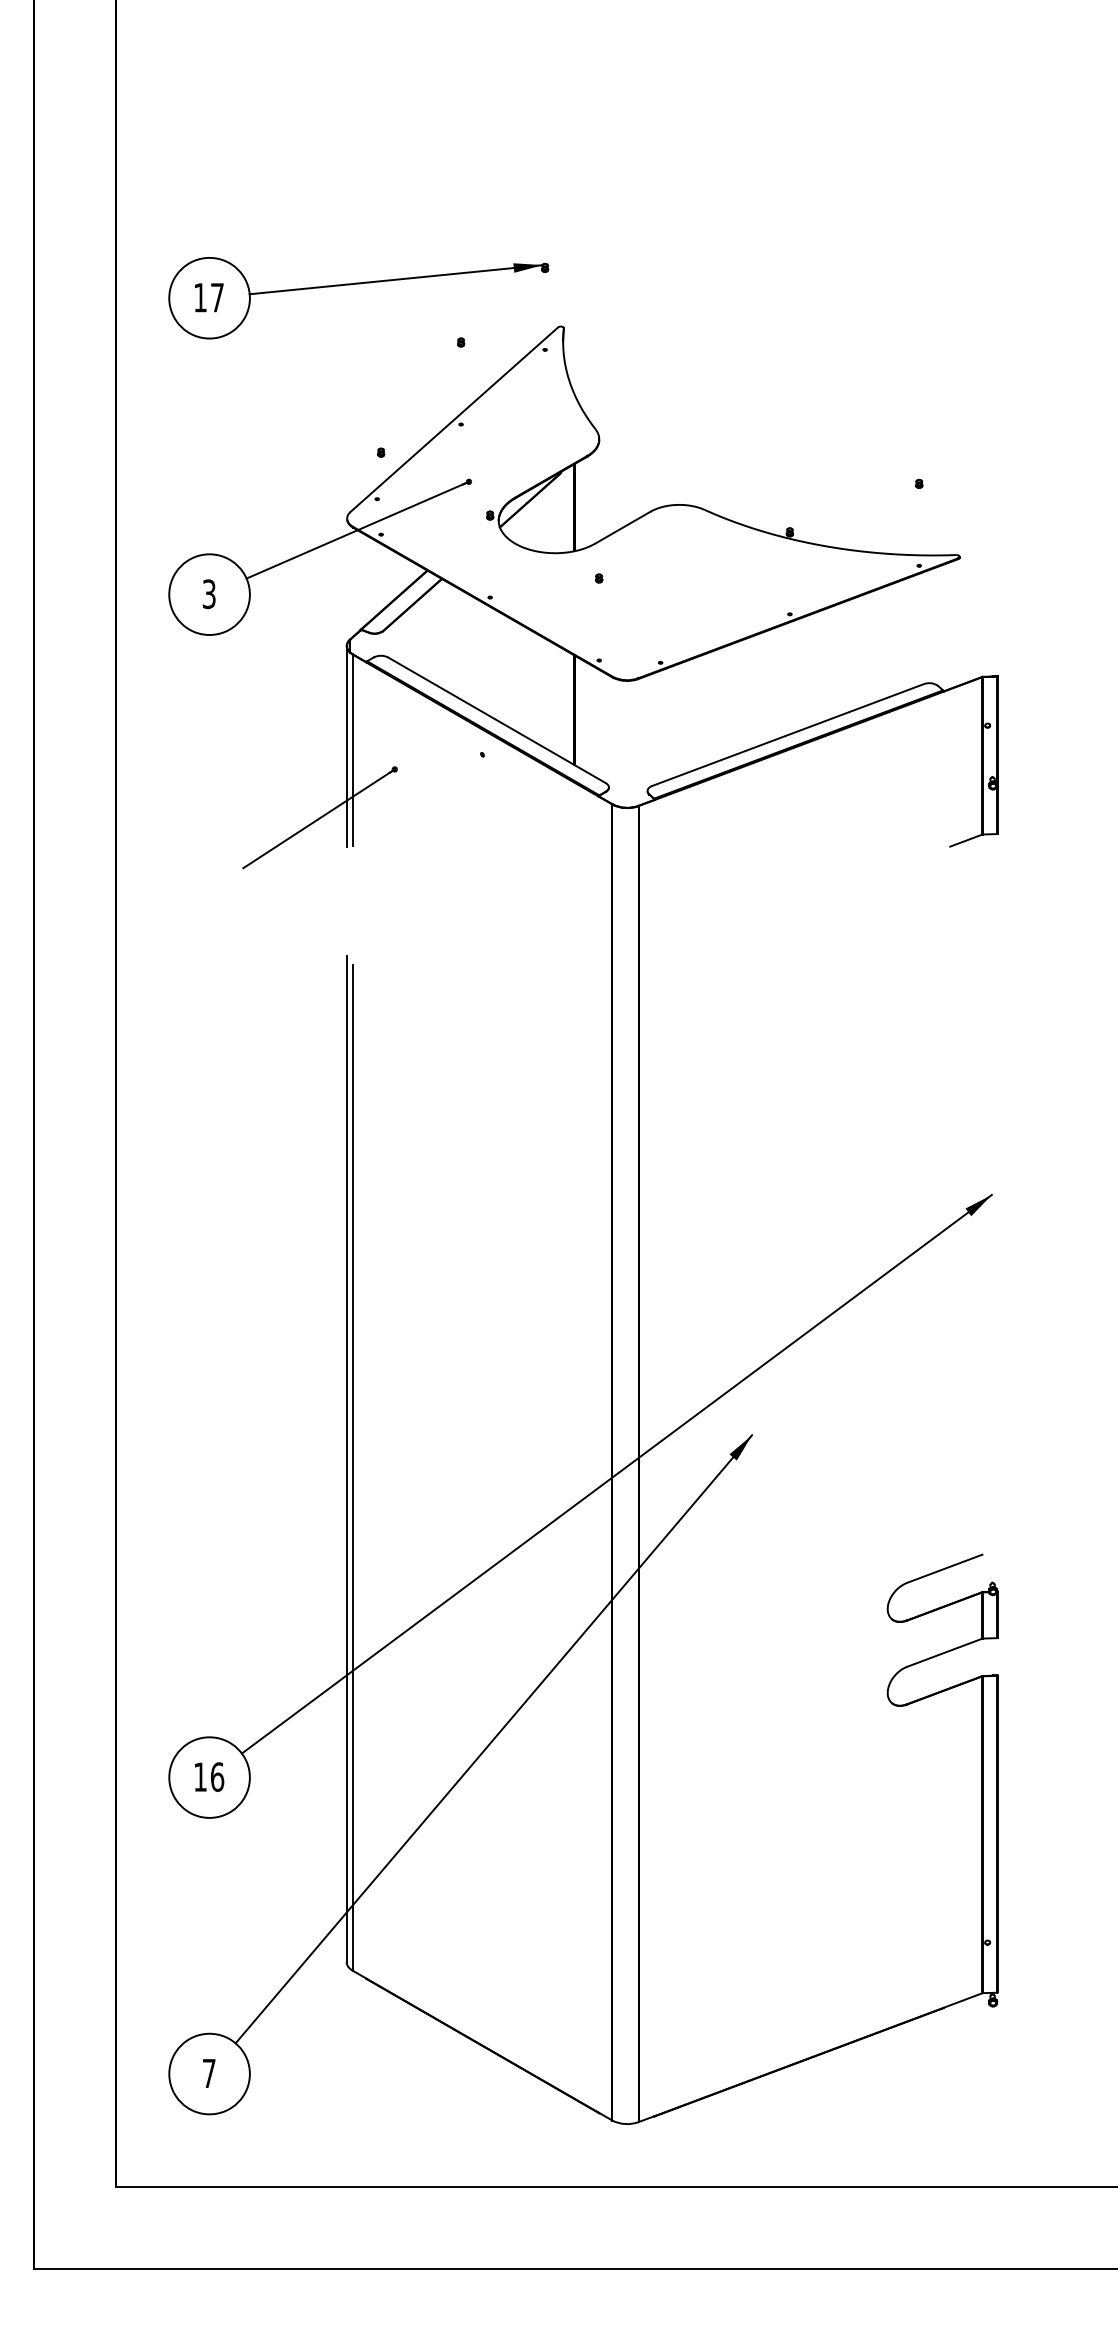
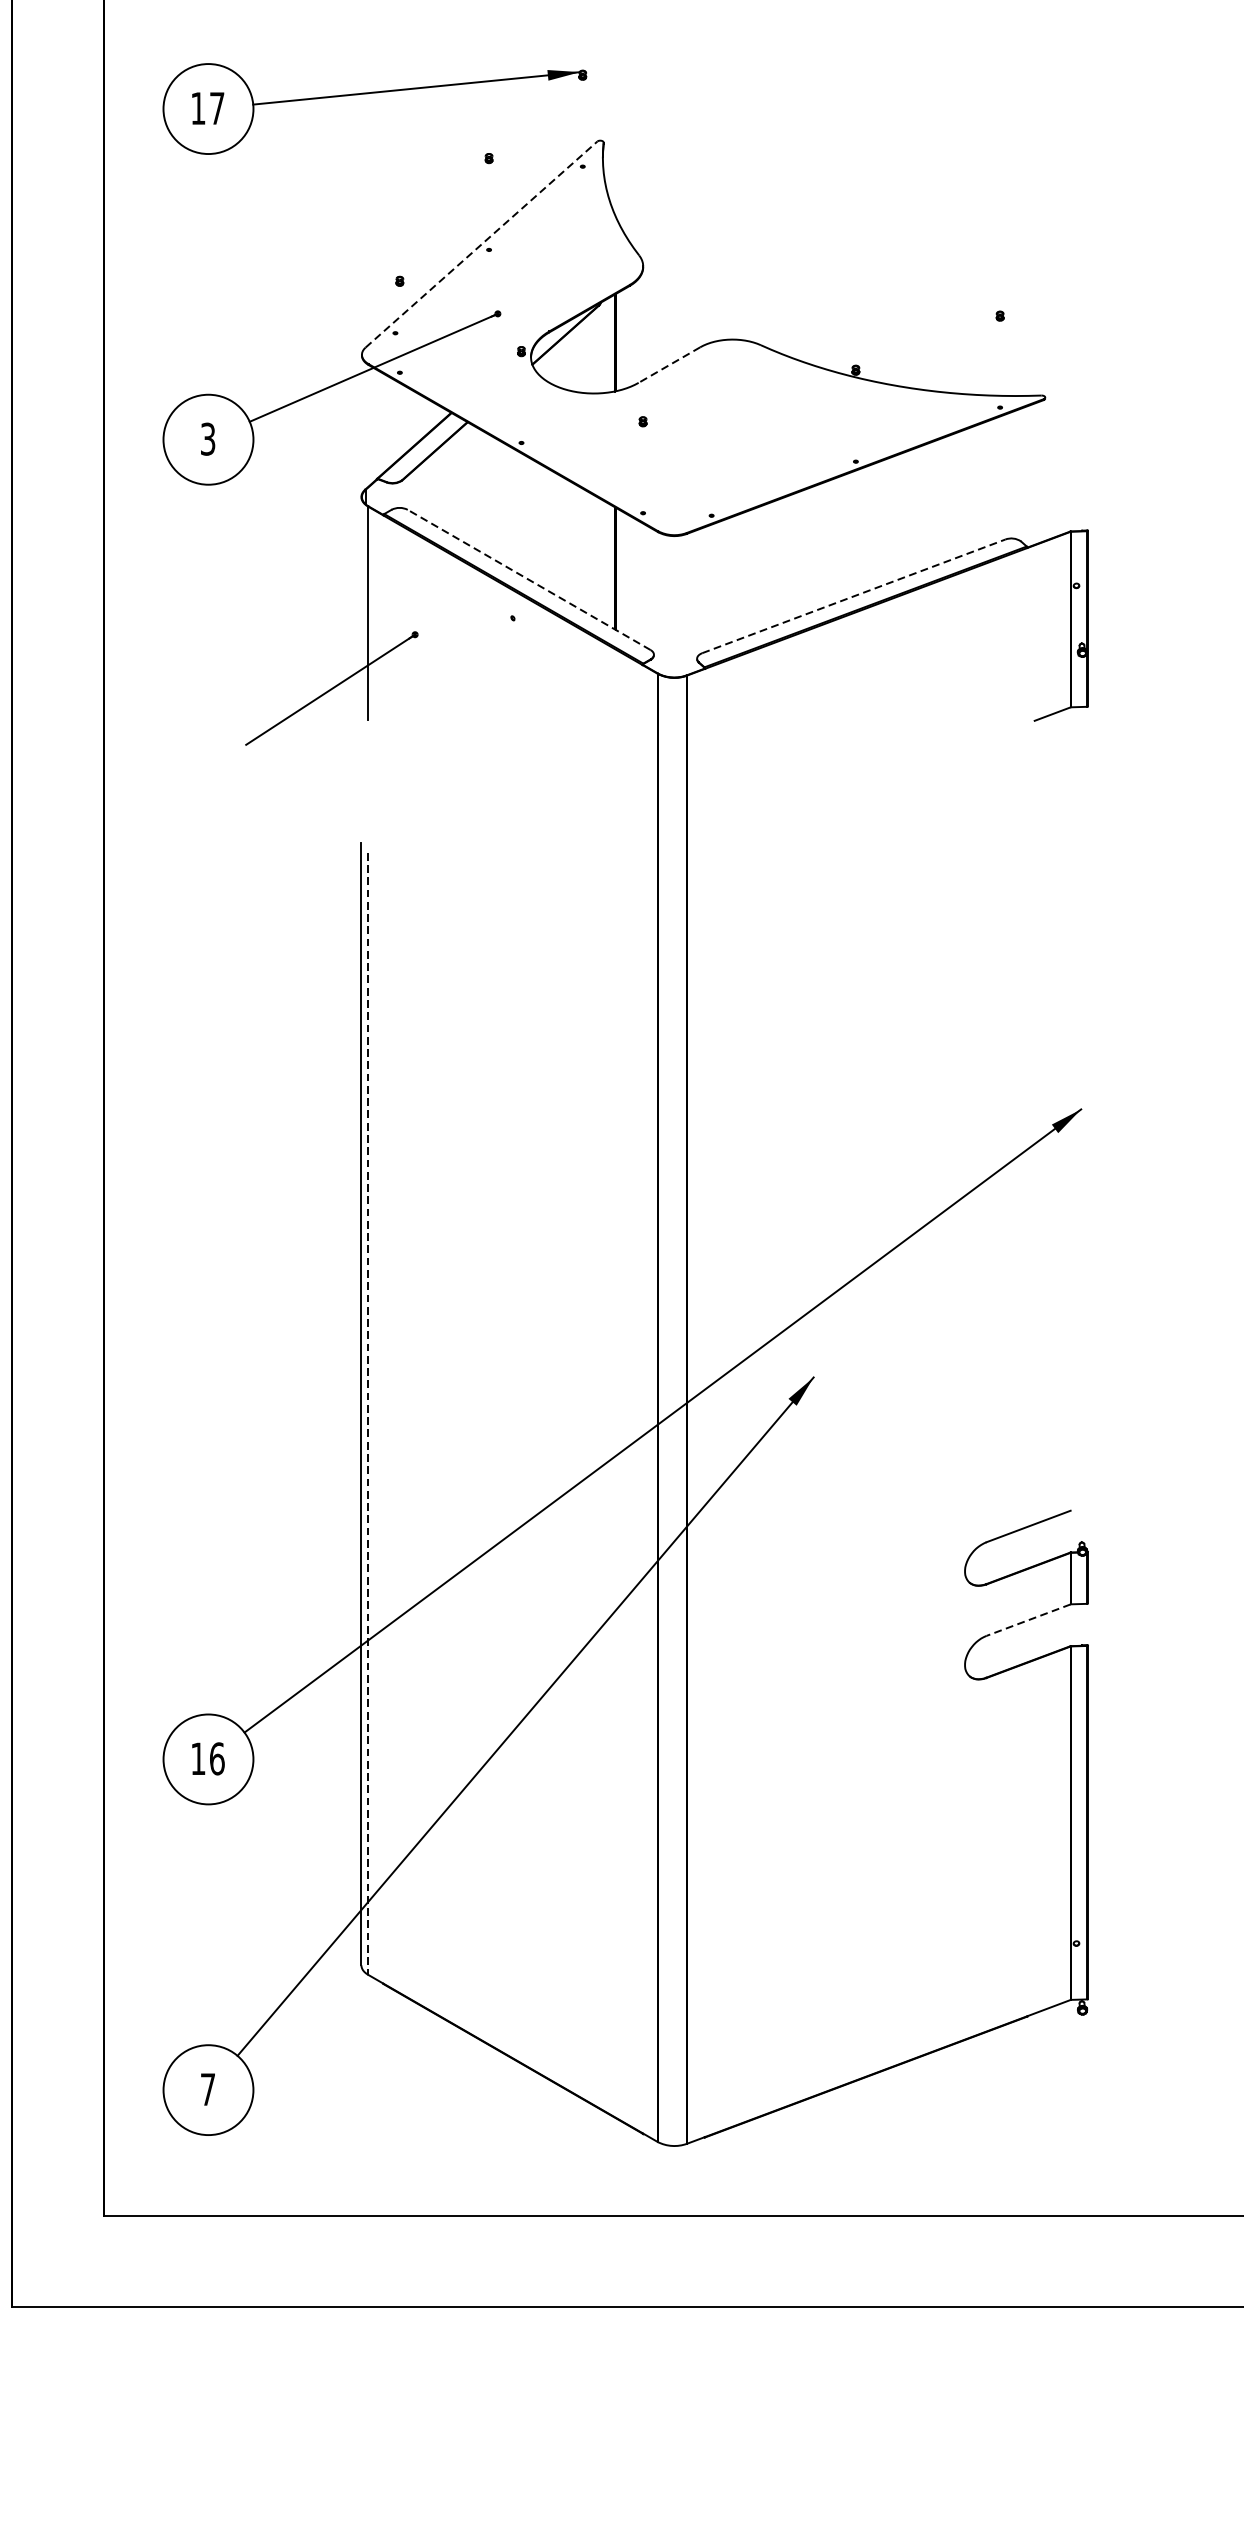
line: (454, 419) -> (481, 244), solid -> dashed
line: (622, 527) -> (669, 364), solid -> dashed
line: (497, 720) -> (529, 580), solid -> dashed
line: (788, 734) -> (854, 595), solid -> dashed
line: (346, 746) -> (361, 609), removed
line: (352, 1467) -> (367, 1413), solid -> dashed
line: (944, 1652) -> (1028, 1619), solid -> dashed

